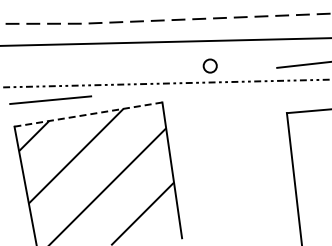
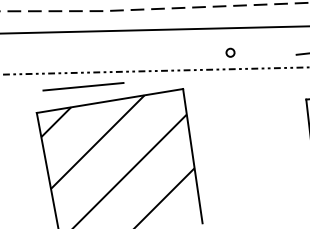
circle: (210, 65) -> (230, 52), size x0.62
line: (50, 99) -> (83, 86), moved
line: (88, 114) -> (110, 100), dashed -> solid

